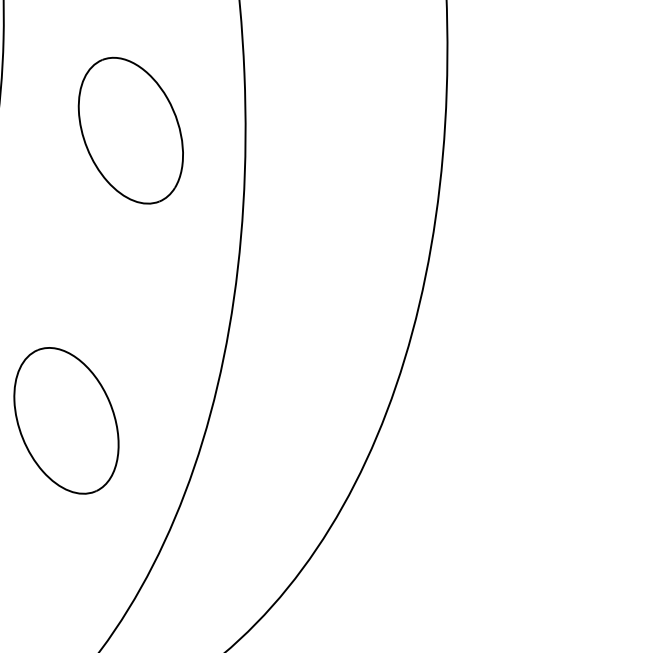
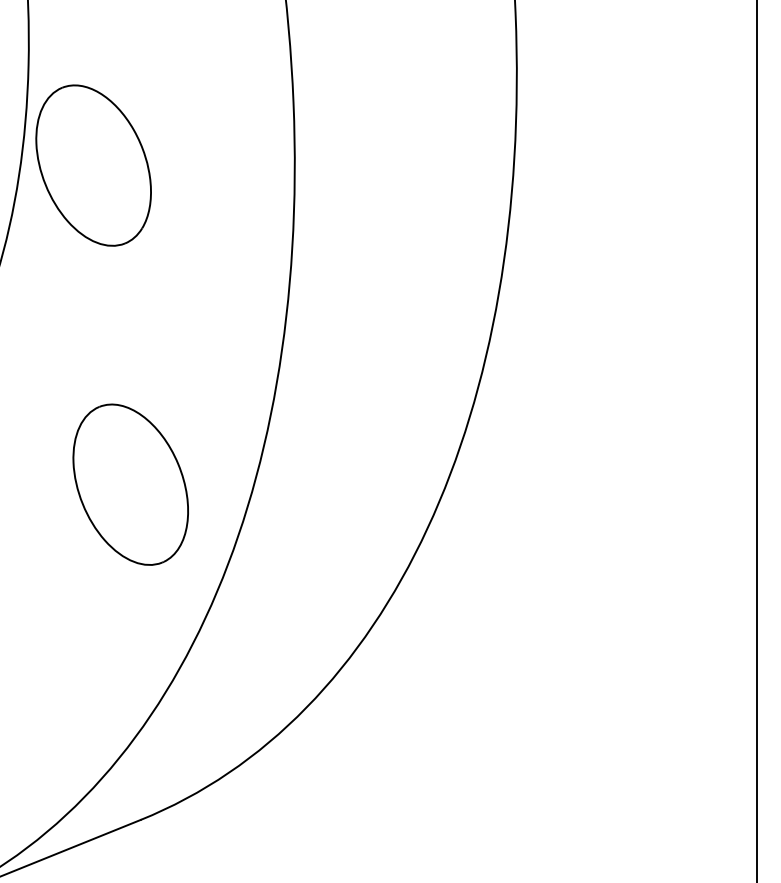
part: (130, 130) -> (93, 165), moved
part: (66, 420) -> (130, 484), moved

